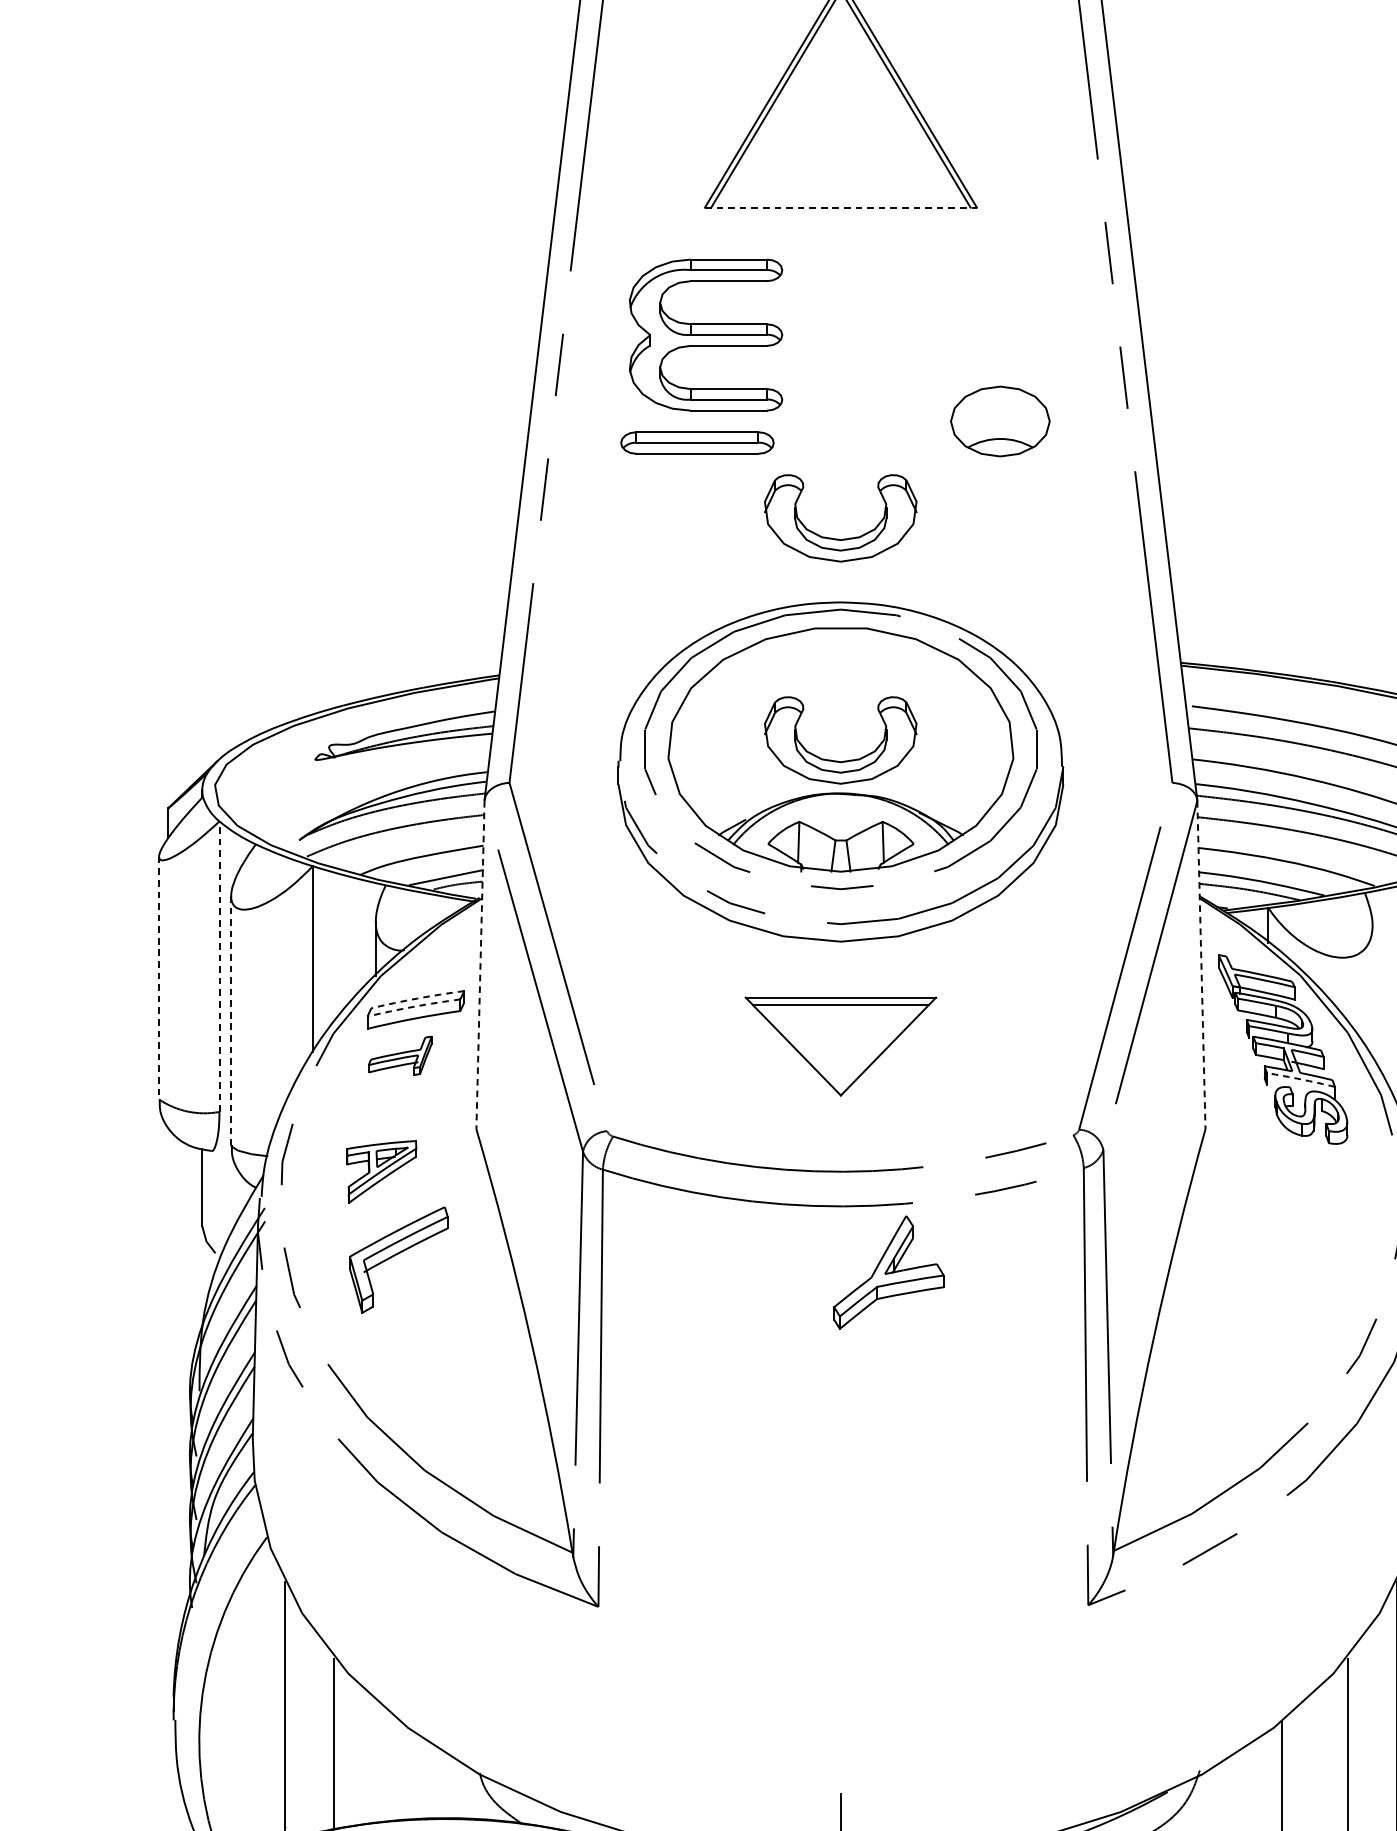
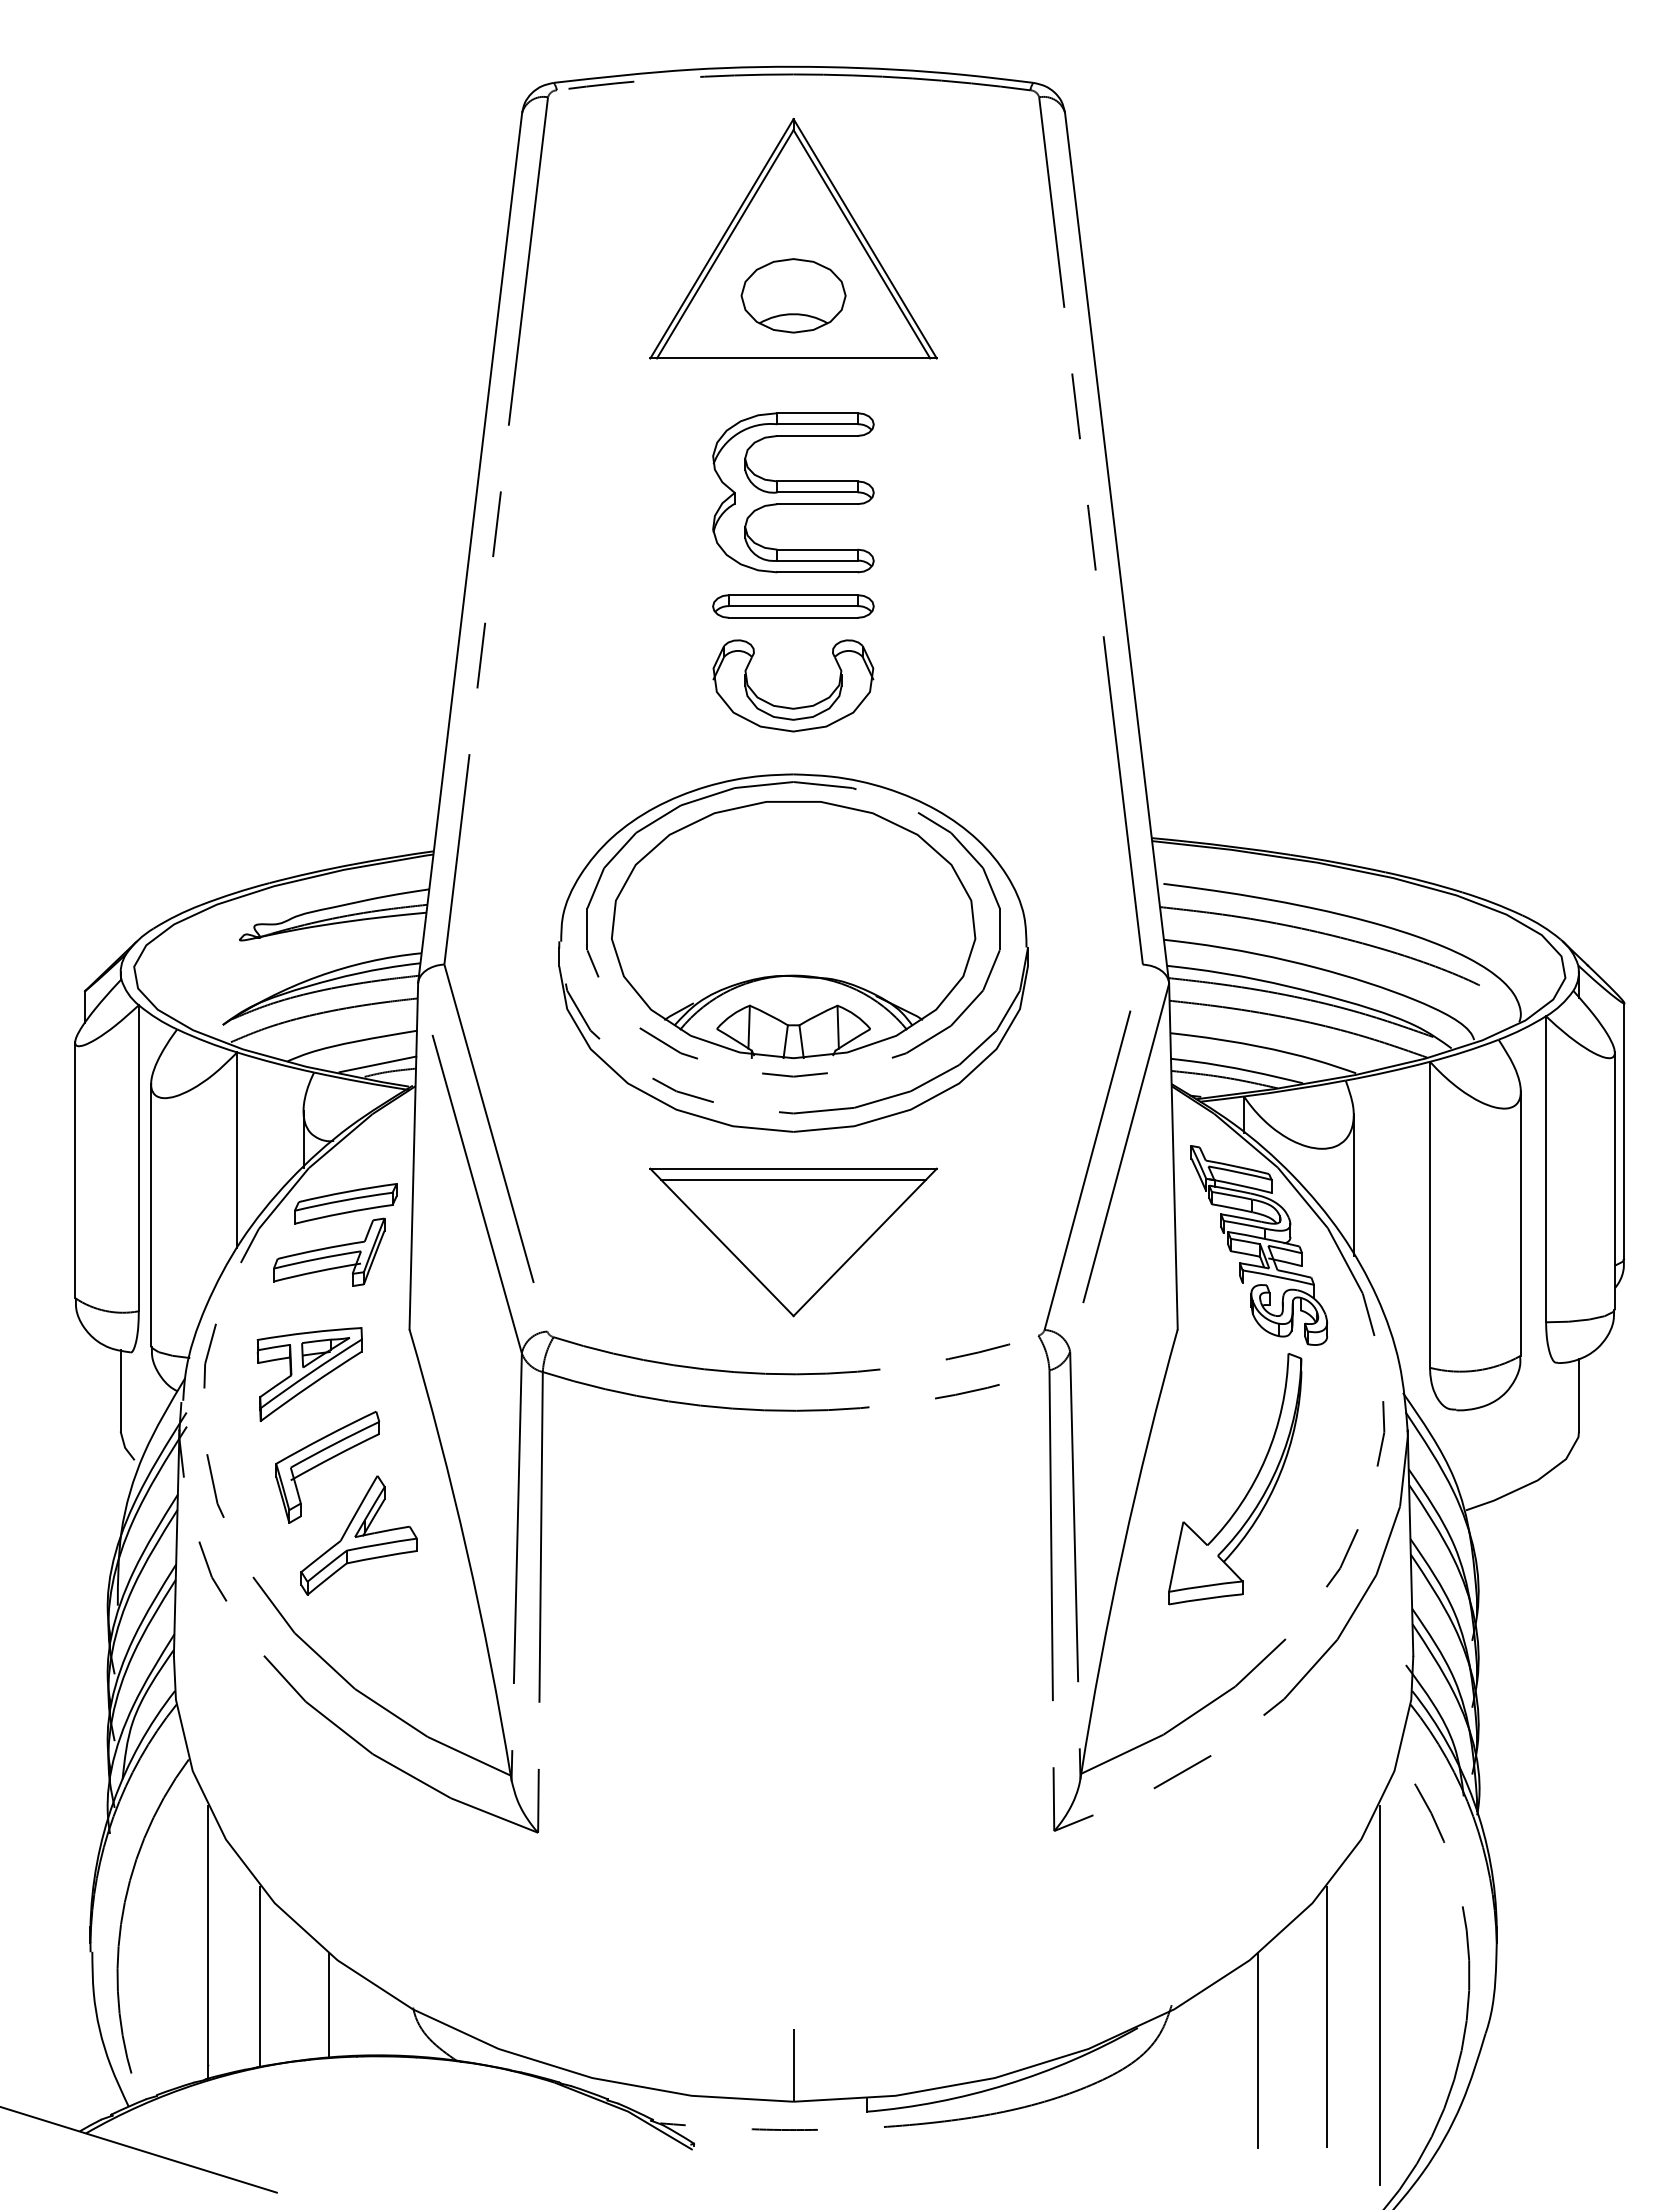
line: (841, 207) -> (794, 358), dashed -> solid
part: (706, 334) -> (793, 492), moved
part: (1000, 421) -> (793, 295), moved
part: (697, 443) -> (793, 606), moved
part: (840, 760) -> (793, 941), removed
line: (480, 965) -> (413, 1156), dashed -> solid
line: (1201, 965) -> (1173, 1156), dashed -> solid
line: (219, 966) -> (138, 1158), dashed -> solid
line: (159, 978) -> (75, 1170), dashed -> solid
line: (1372, 991) -> (1353, 1184), added
arc: (417, 998) -> (347, 1191), dashed -> solid
arc: (413, 1006) -> (343, 1200), dashed -> solid
line: (231, 1021) -> (151, 1215), dashed -> solid
part: (840, 1046) -> (793, 1242), size x1.43
part: (400, 1055) -> (329, 1251), size x1.67
arc: (1301, 1079) -> (1278, 1277), dashed -> solid
part: (381, 1171) -> (309, 1374), size x1.43
part: (888, 1272) -> (358, 1535), moved
part: (1274, 1278) -> (1250, 1486), added
line: (400, 1770) -> (329, 2005), added

